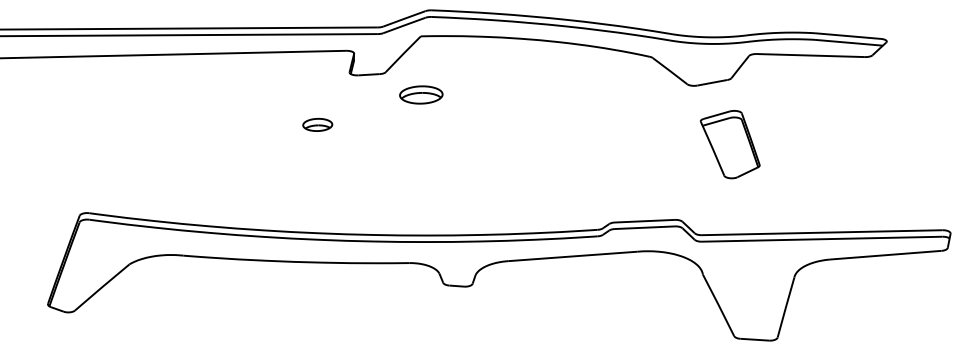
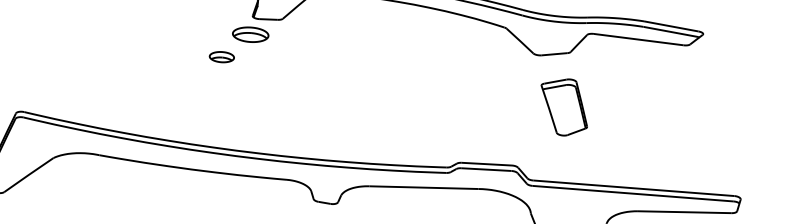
part: (421, 94) -> (250, 34), moved

